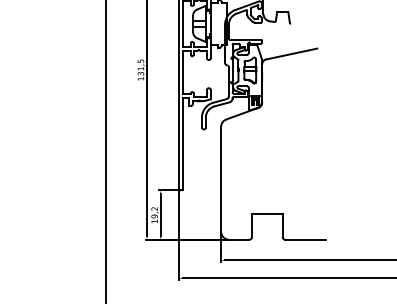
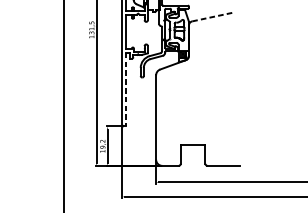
line: (292, 53) -> (213, 16), solid -> dashed
line: (183, 144) -> (125, 89), solid -> dashed

